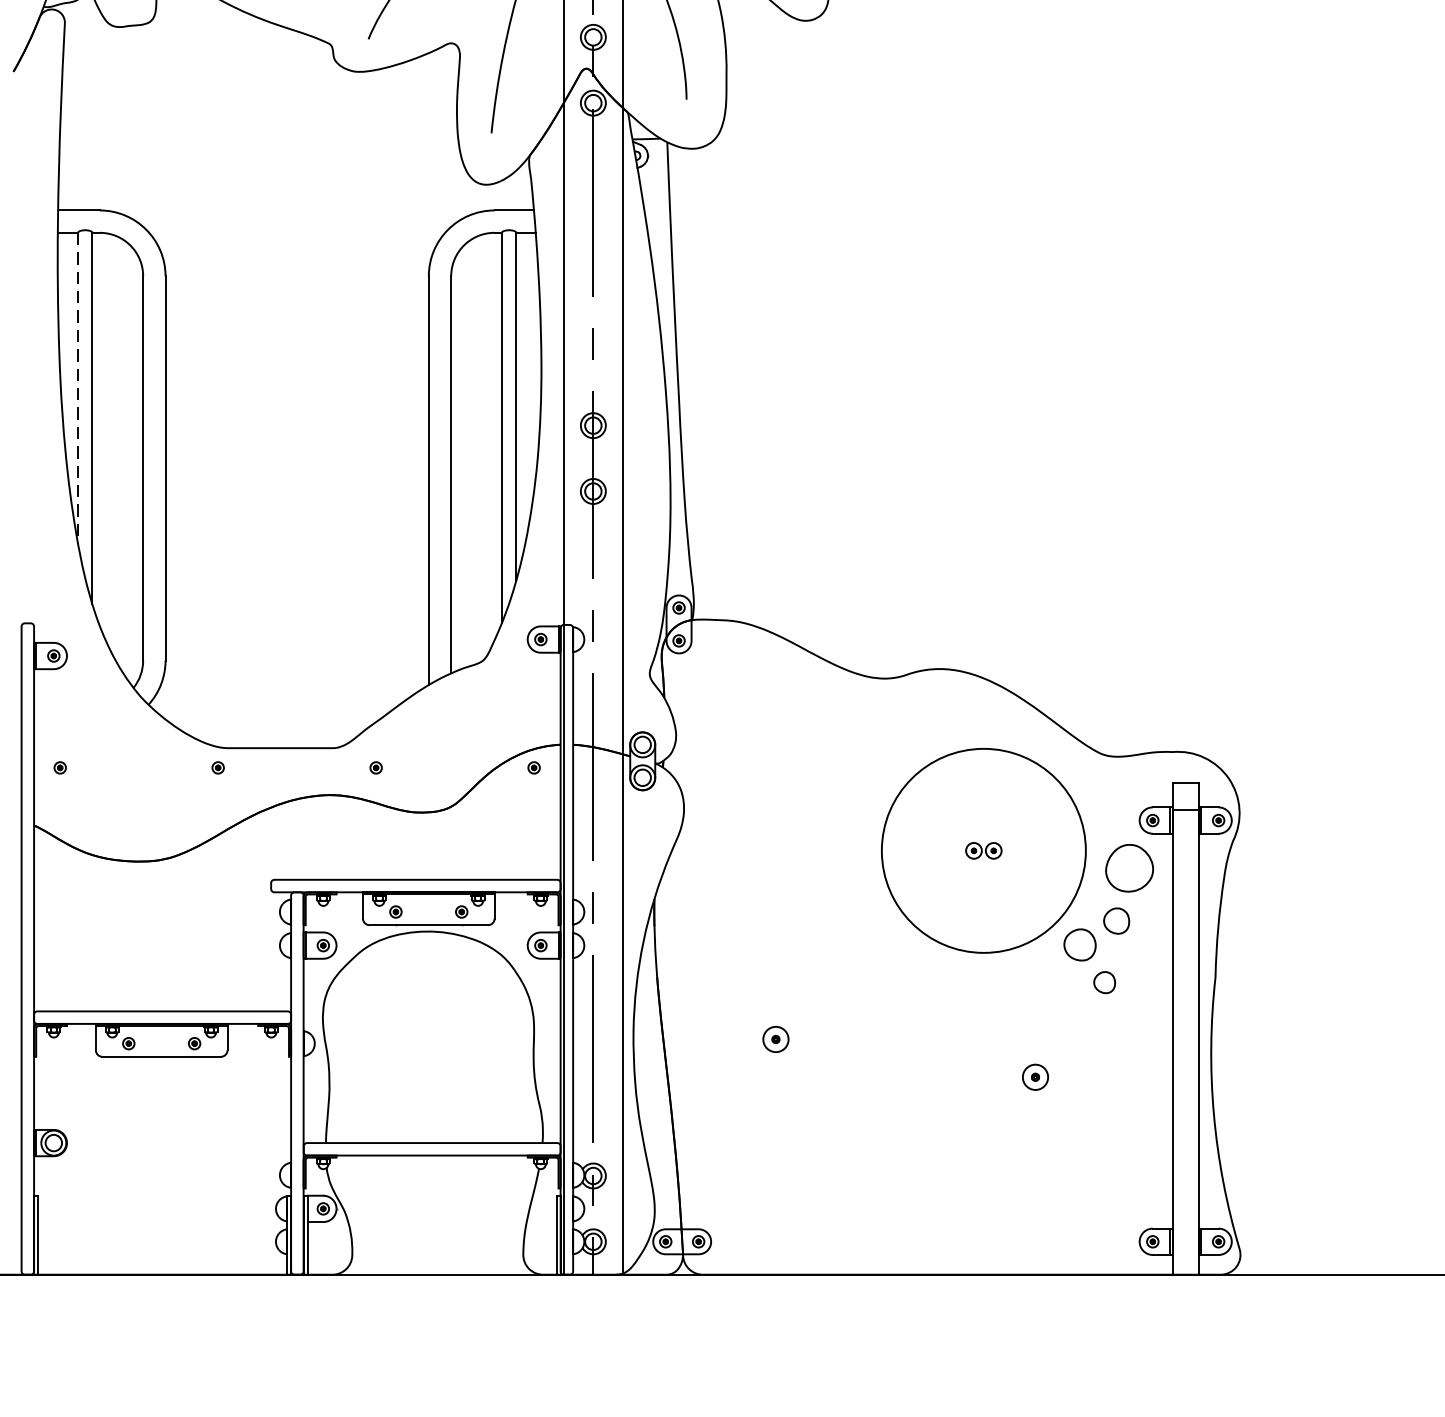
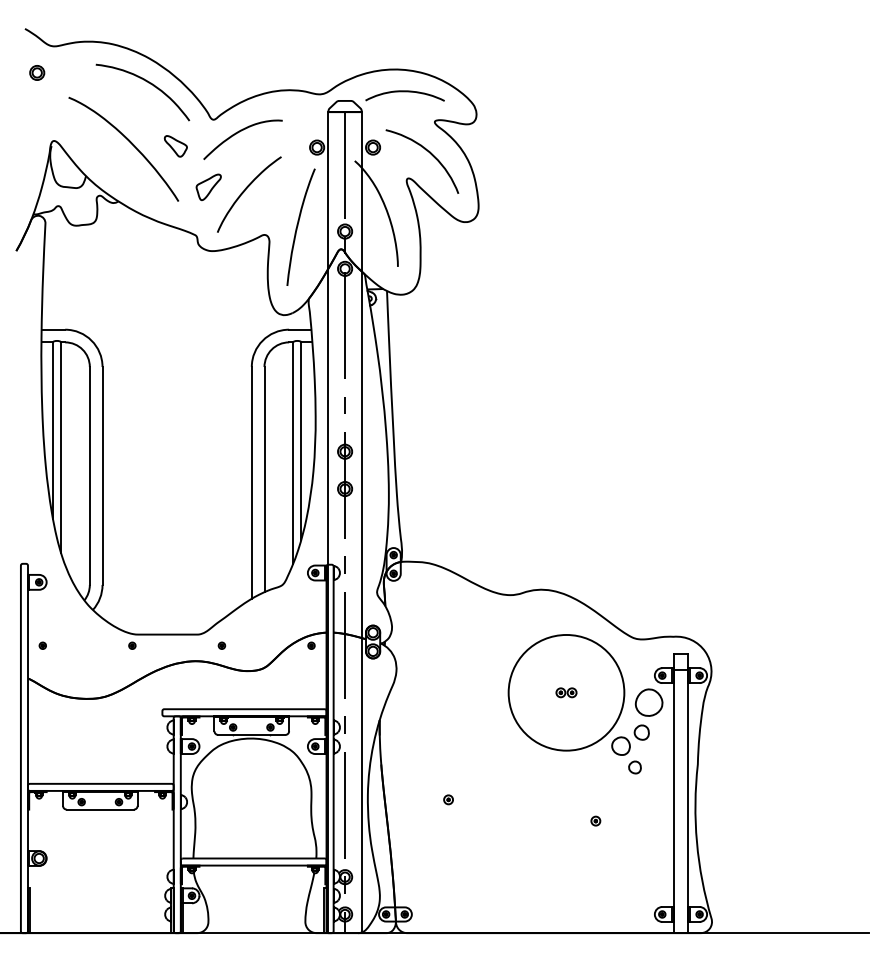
line: (77, 389) -> (52, 431), dashed -> solid
part: (775, 1039) -> (448, 799), size x0.62
part: (1034, 1076) -> (595, 820), size x0.62

